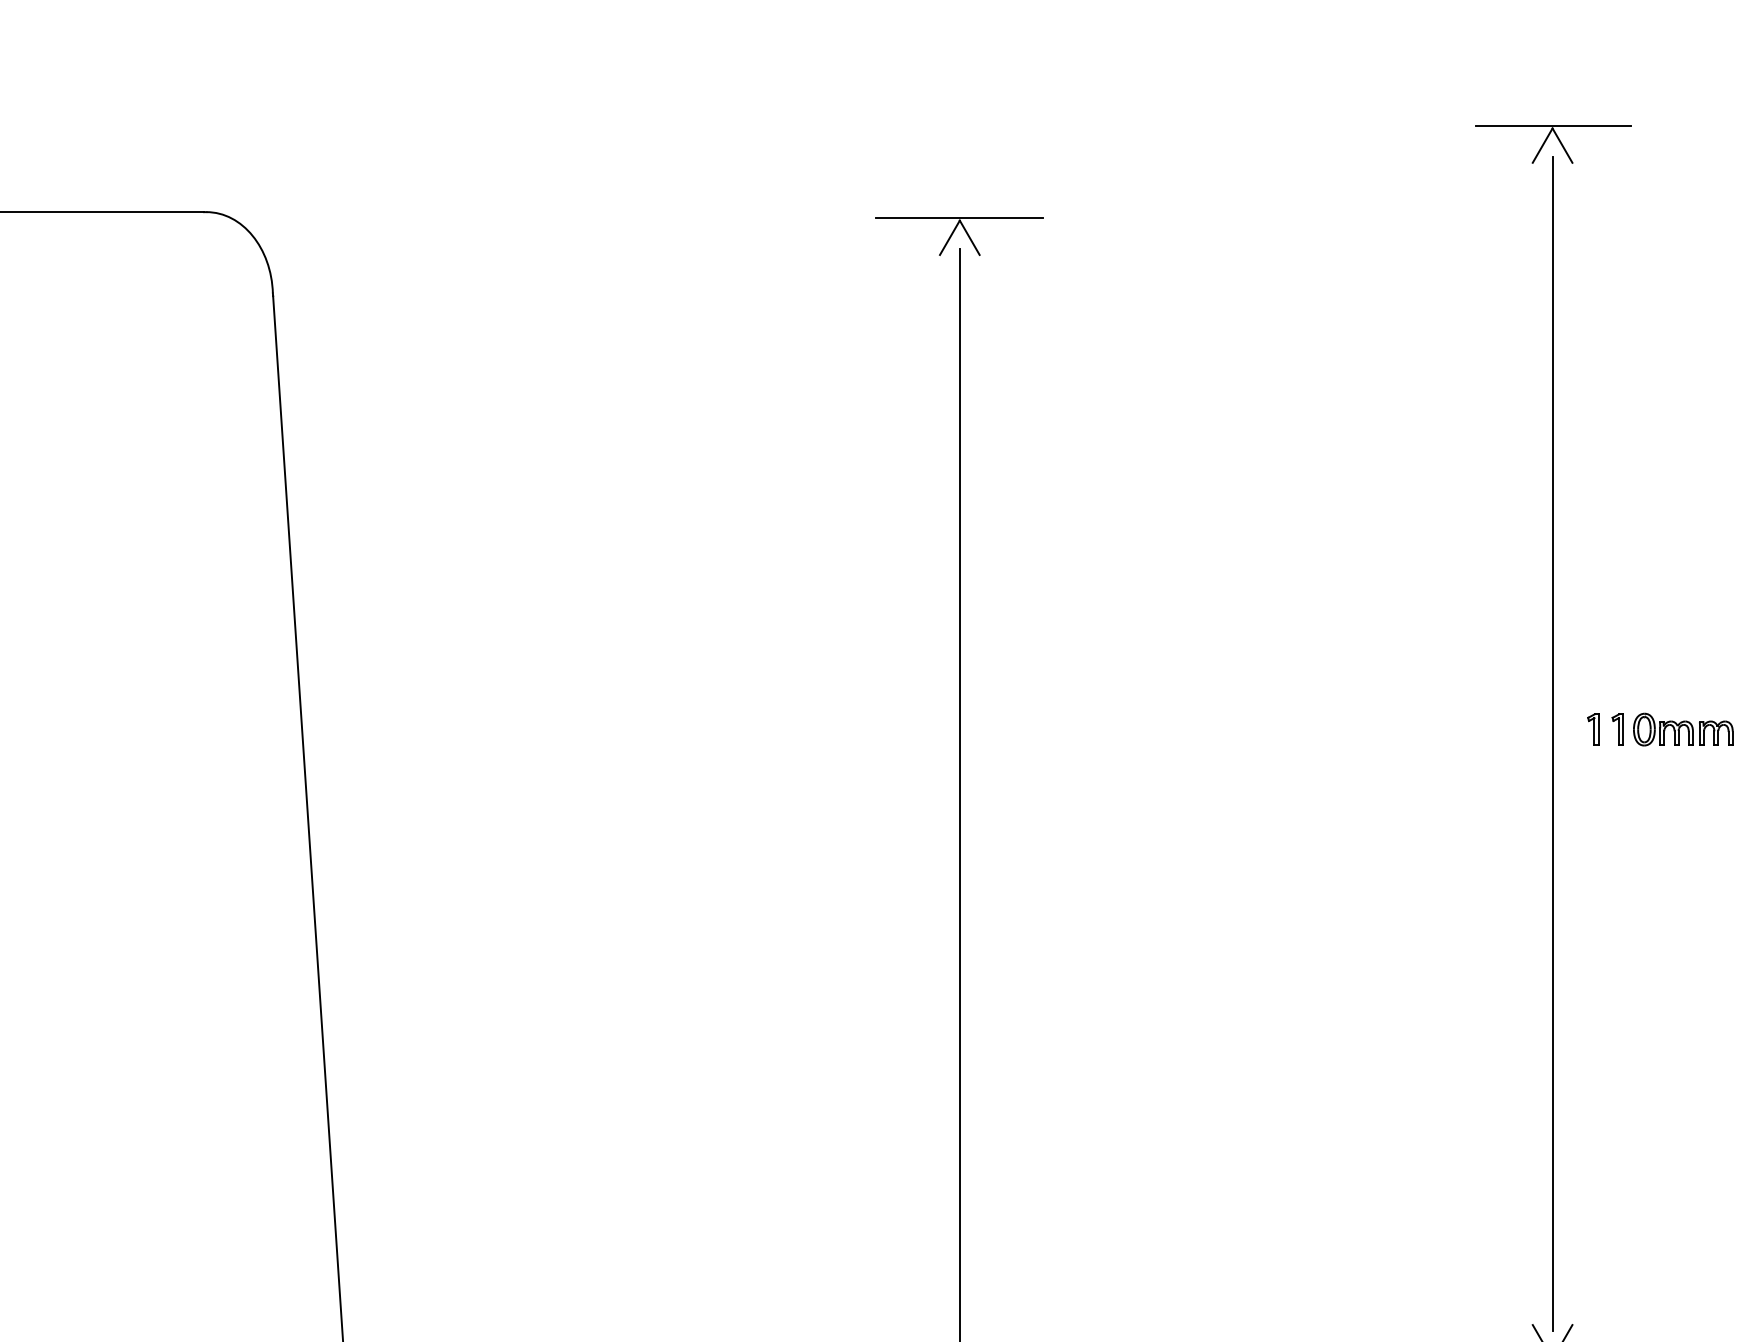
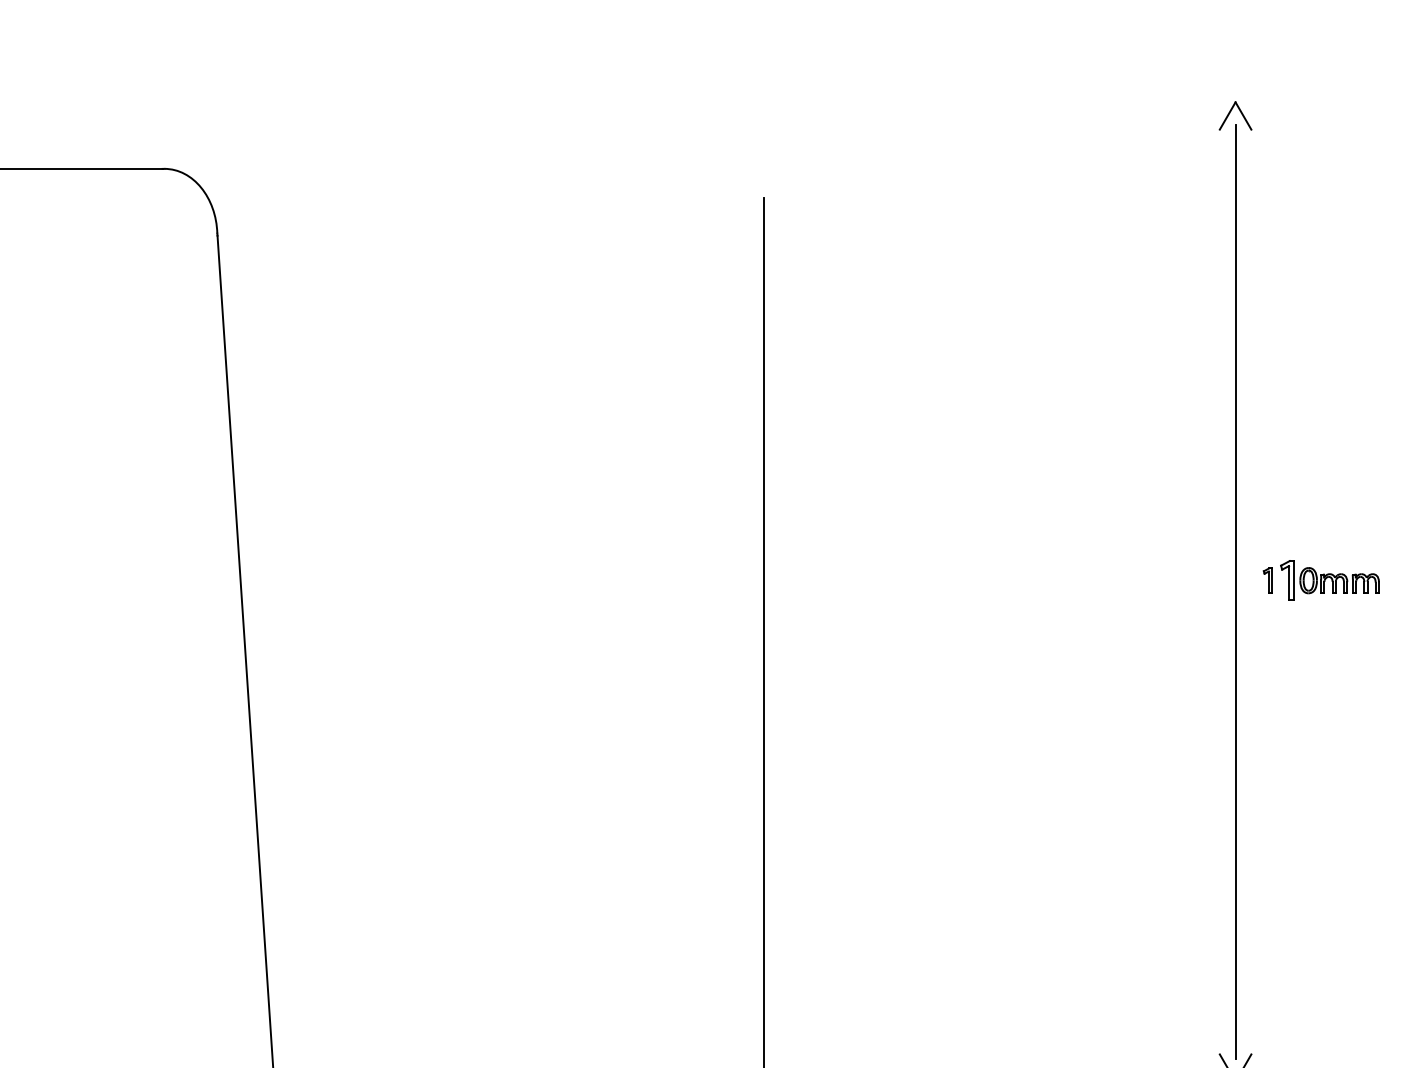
line: (1553, 125) -> (1236, 99), removed
part: (954, 232) -> (759, 185), removed
part: (1617, 729) -> (1287, 580), size x1.6

